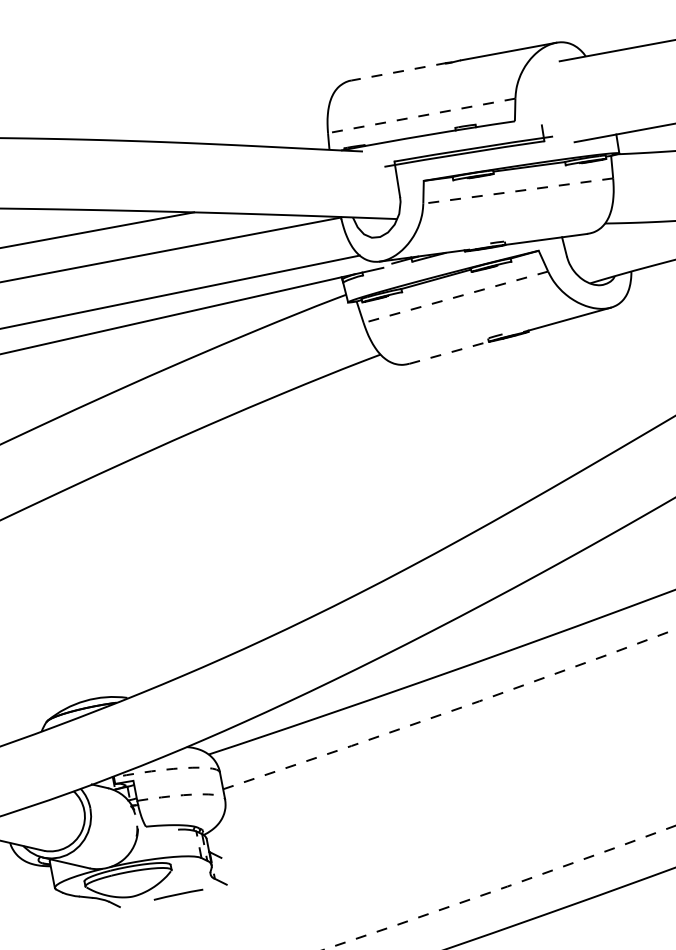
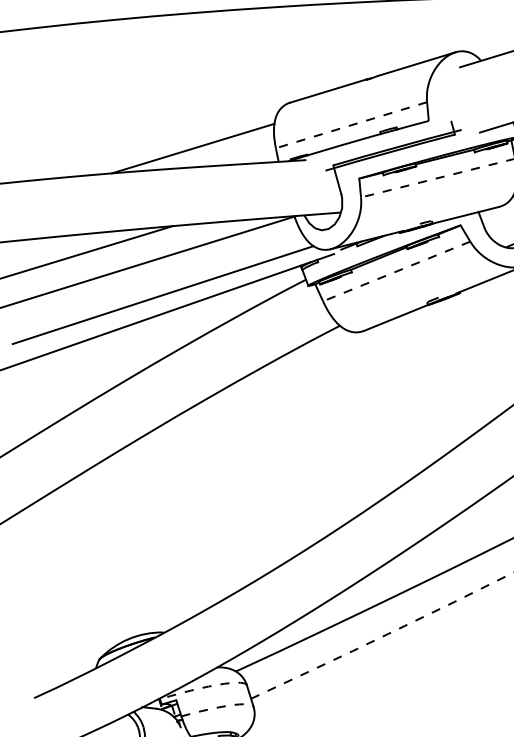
line: (398, 71) -> (328, 90), dashed -> solid
line: (228, 121) -> (192, 147), added
line: (449, 352) -> (396, 317), dashed -> solid

